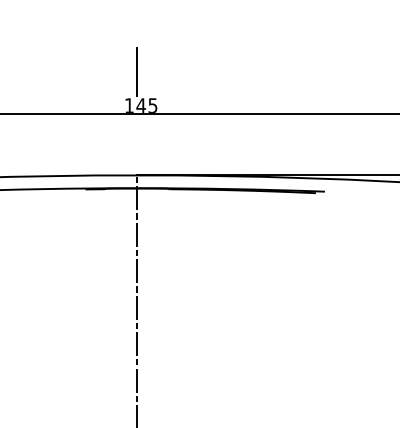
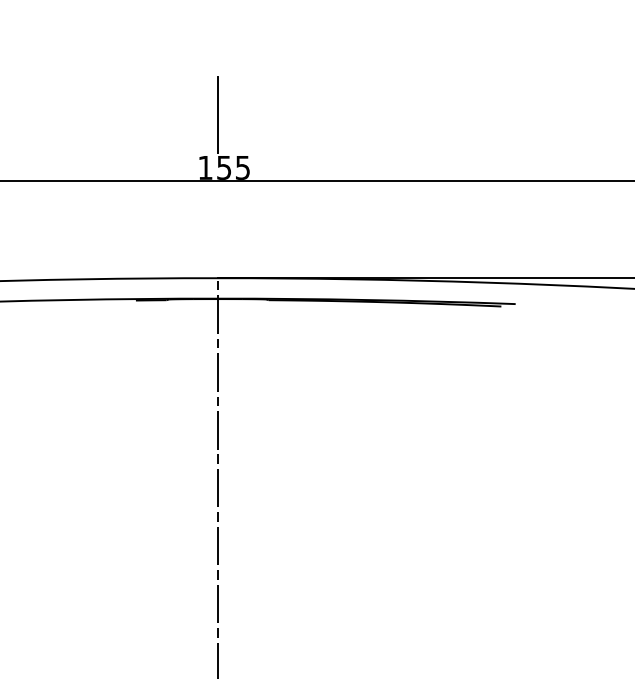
text: (141, 105) -> (224, 167), 145 -> 155

